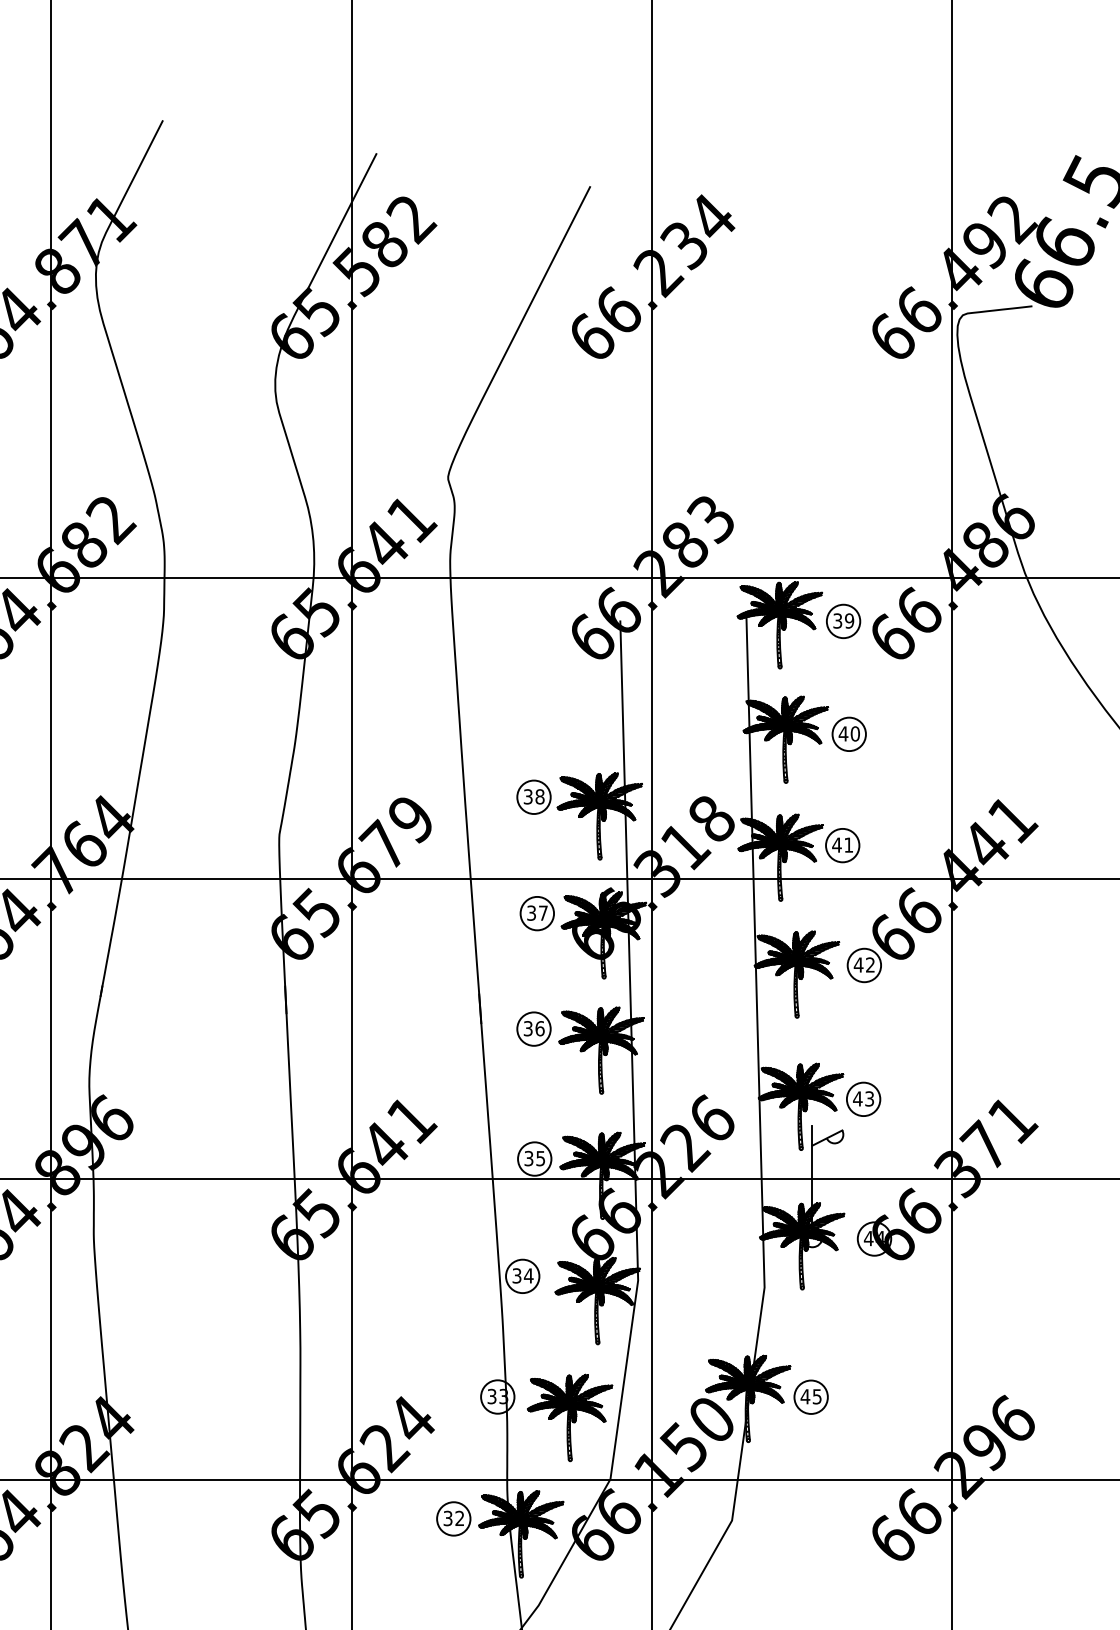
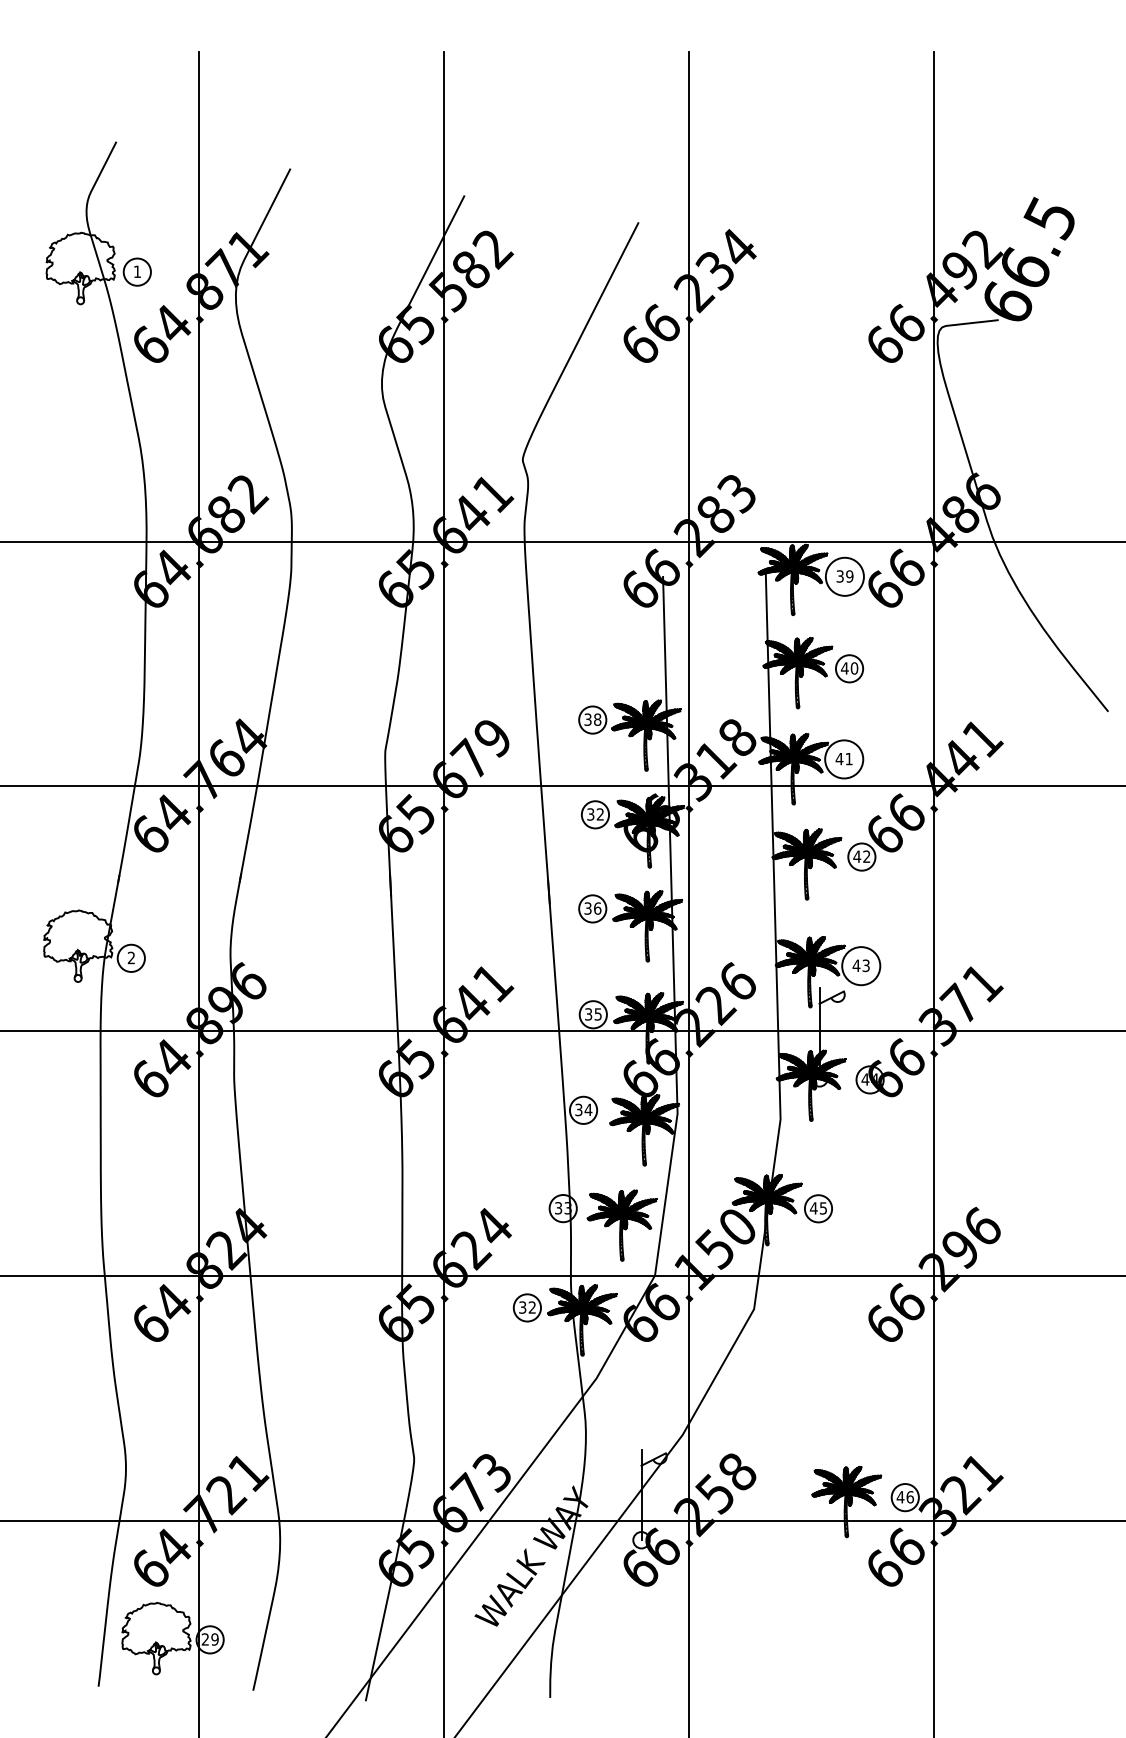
circle: (843, 621) -> (844, 576), size x1.4
circle: (841, 845) -> (843, 759), size x1.4
text: (542, 913) -> (599, 814), 37 -> 32
circle: (862, 1098) -> (860, 965), size x1.4

